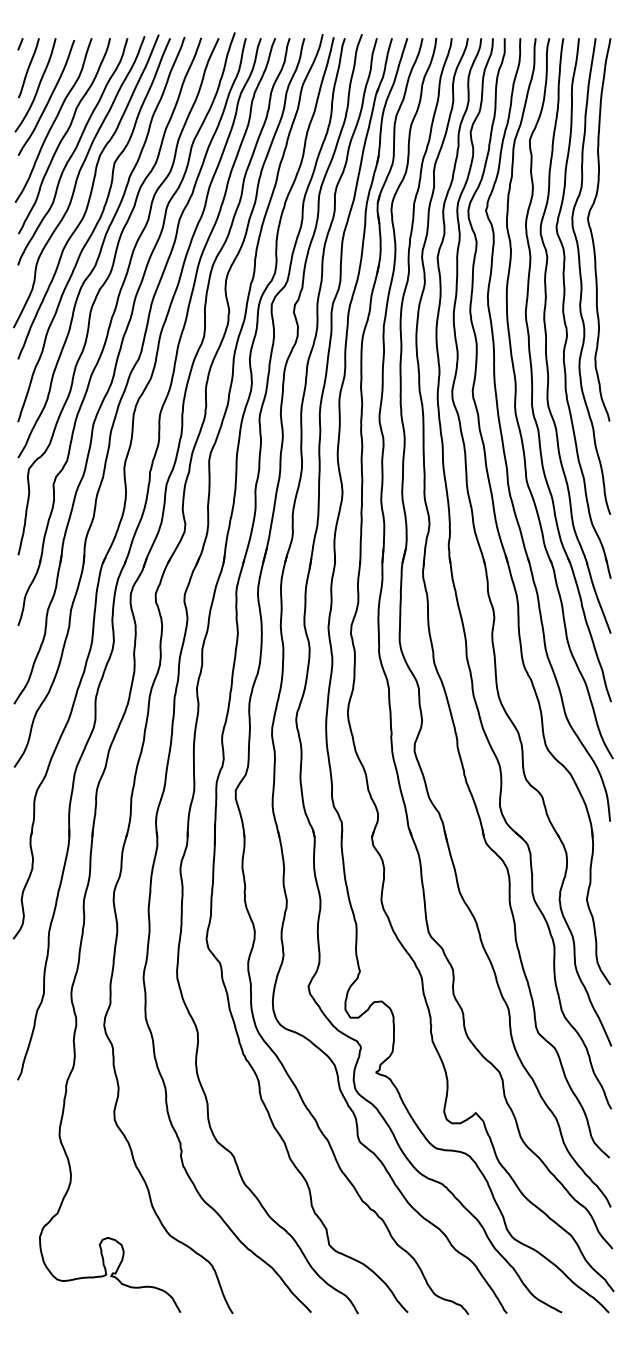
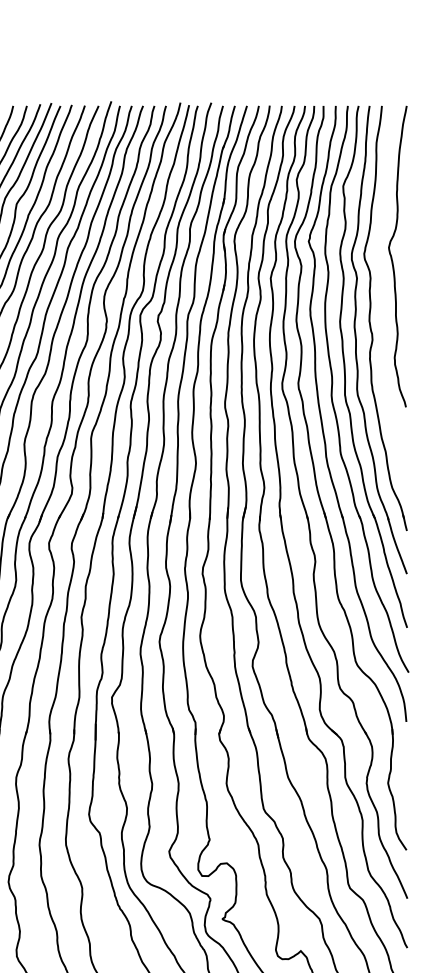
curve: (581, 276) -> (383, 293), removed

